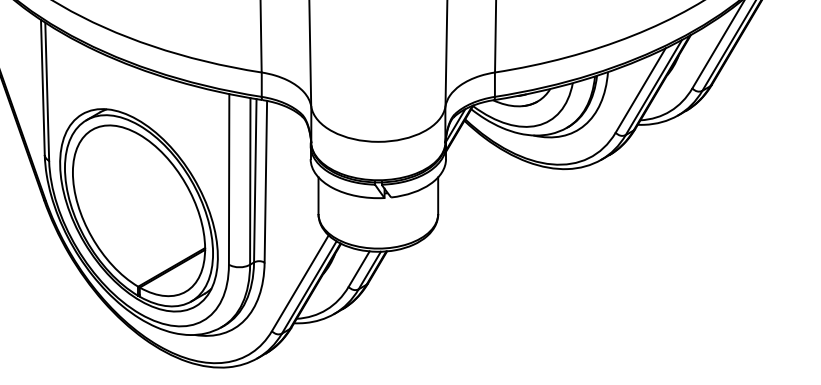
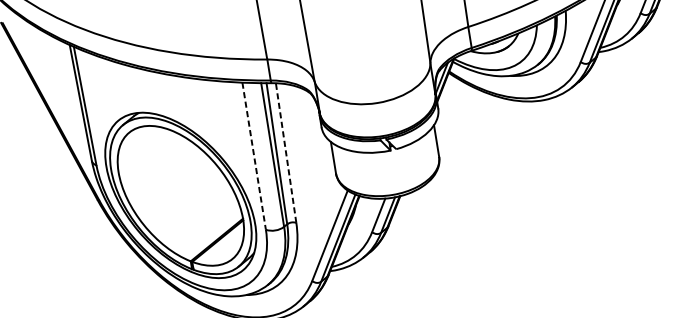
line: (229, 179) -> (254, 156), solid -> dashed
line: (265, 181) -> (285, 152), solid -> dashed

